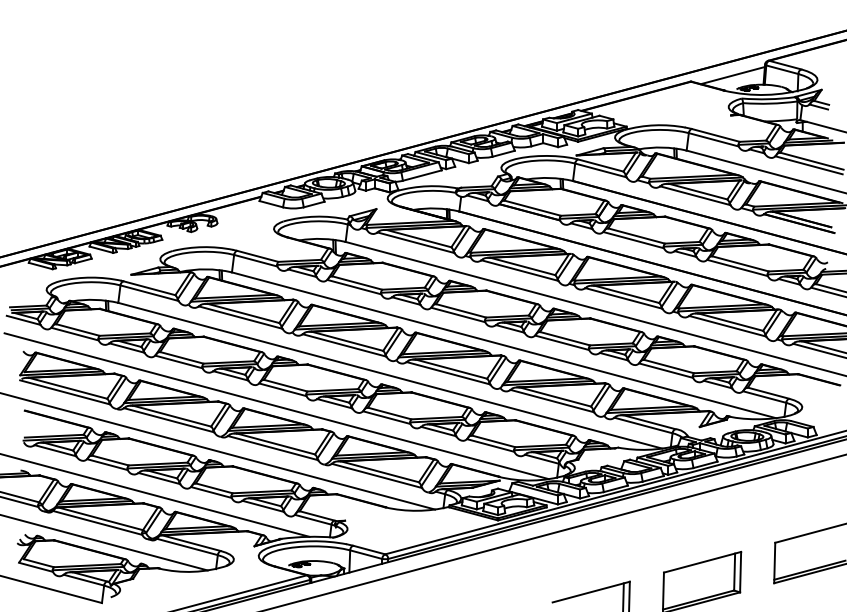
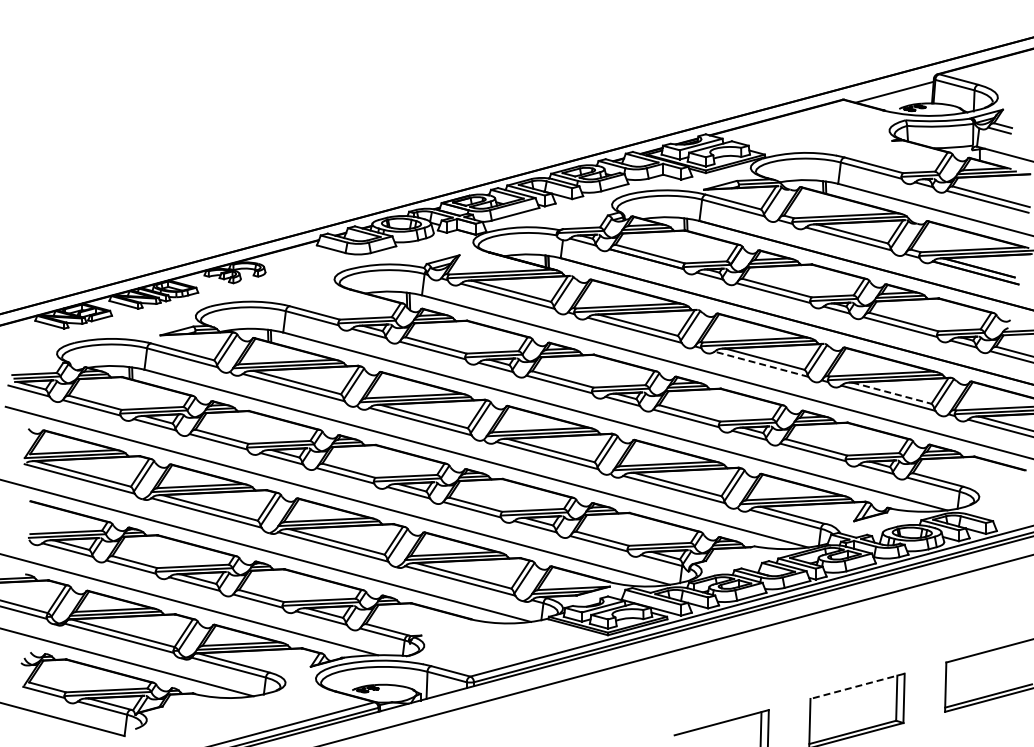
line: (623, 298) -> (761, 364), solid -> dashed
line: (730, 322) -> (891, 393), solid -> dashed
line: (702, 562) -> (857, 686), solid -> dashed

